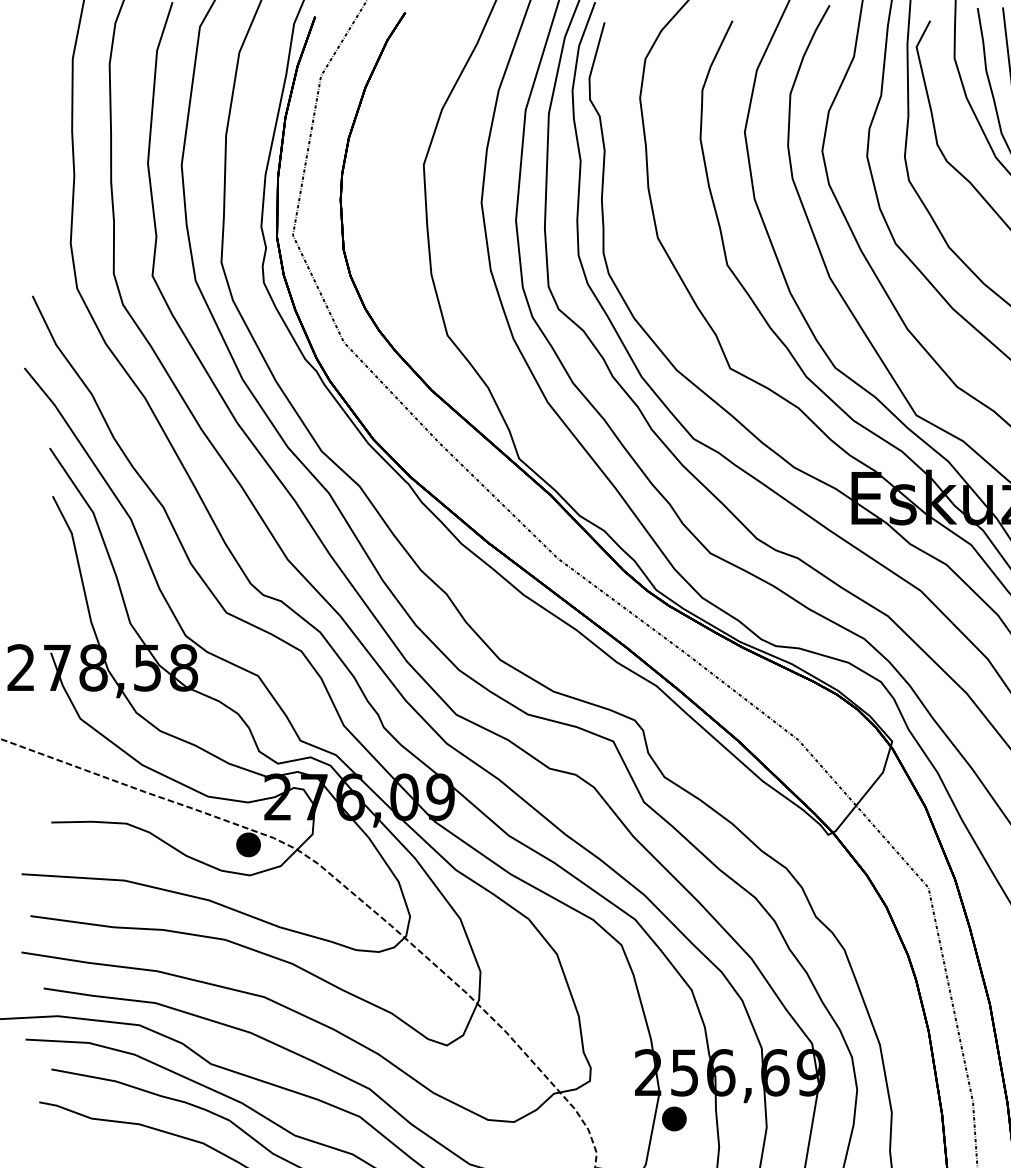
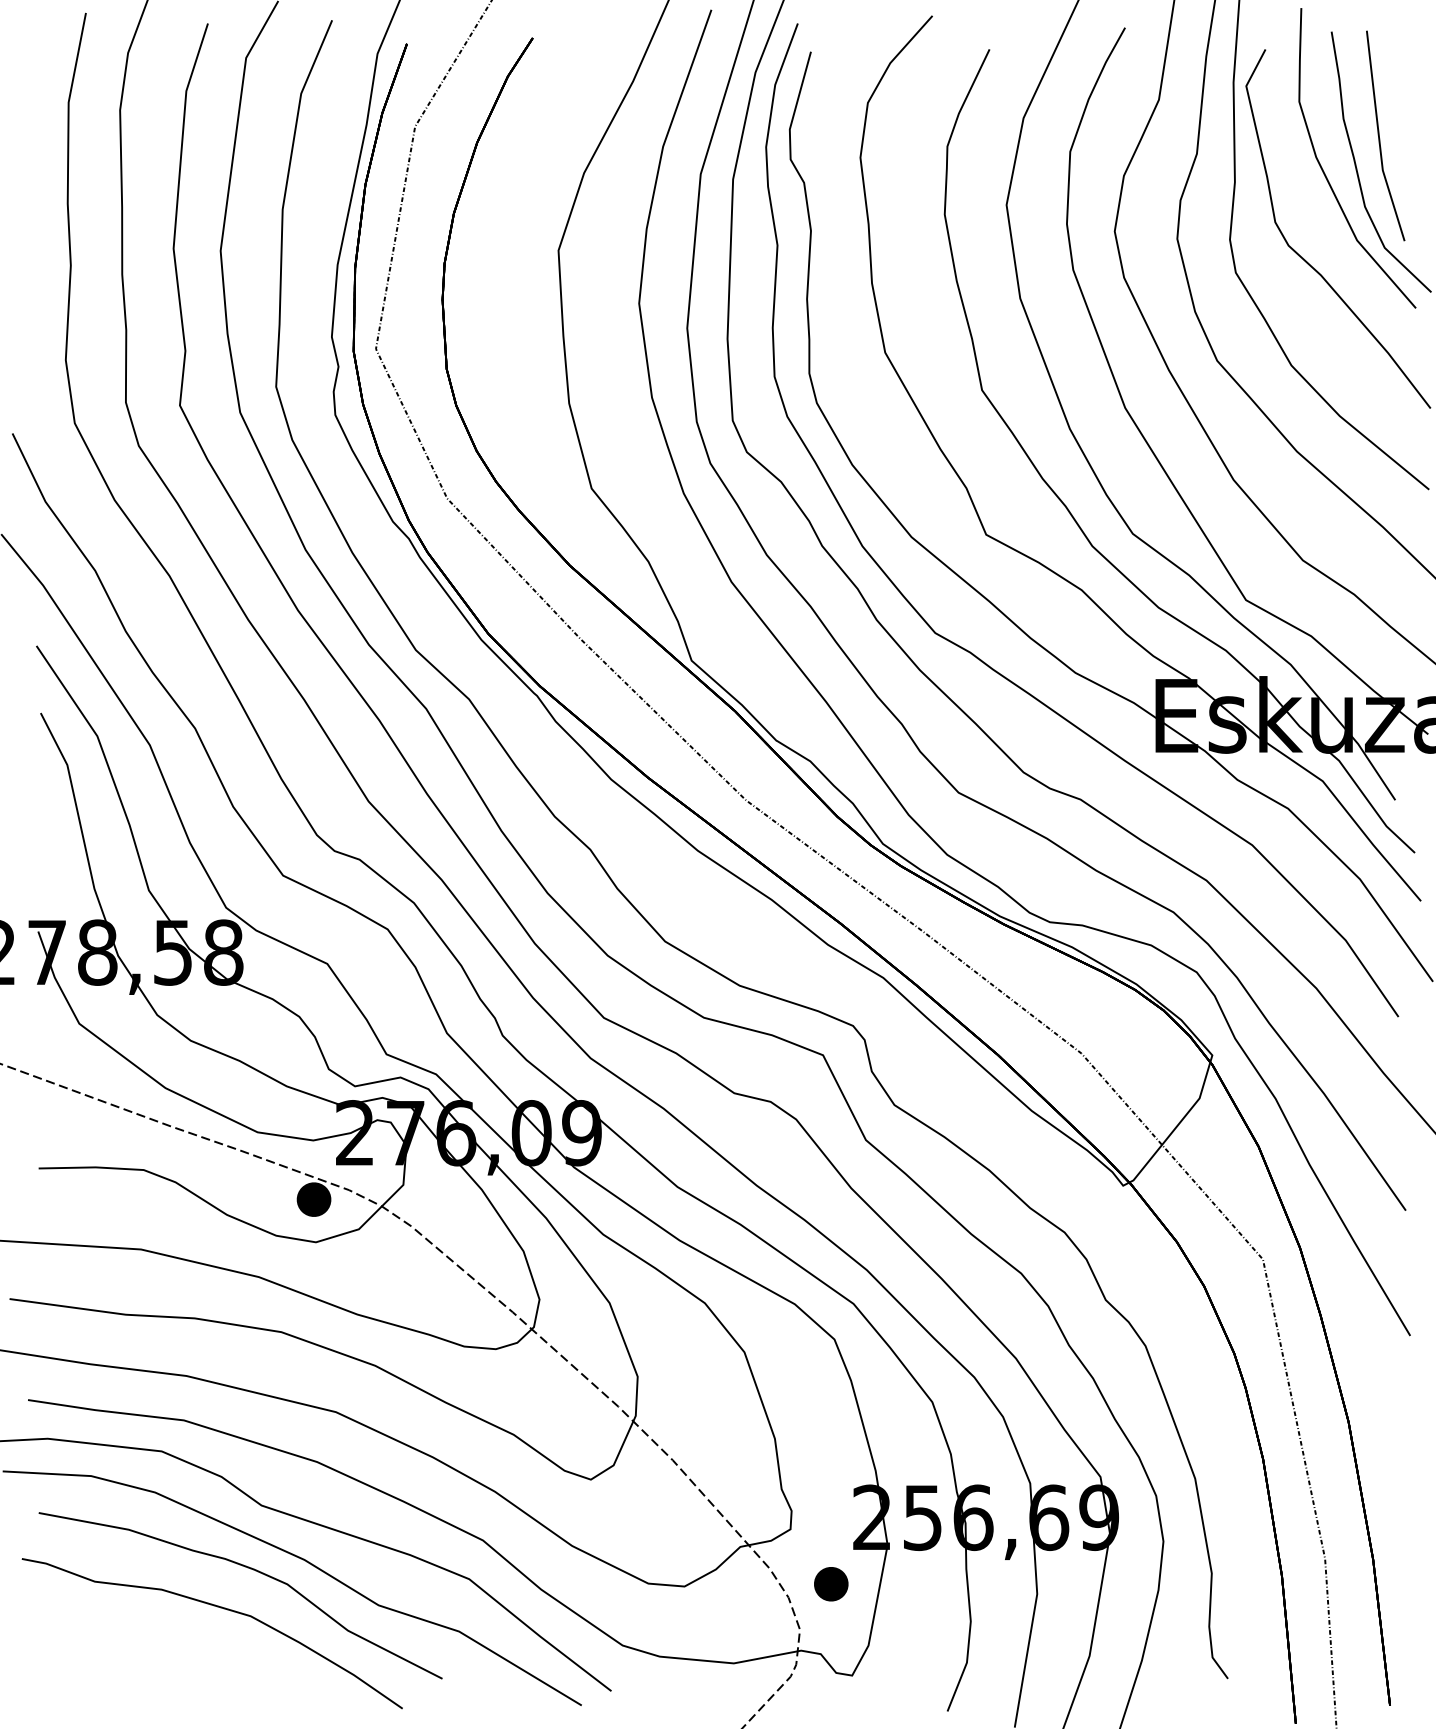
part: (674, 1119) -> (831, 1584), moved

